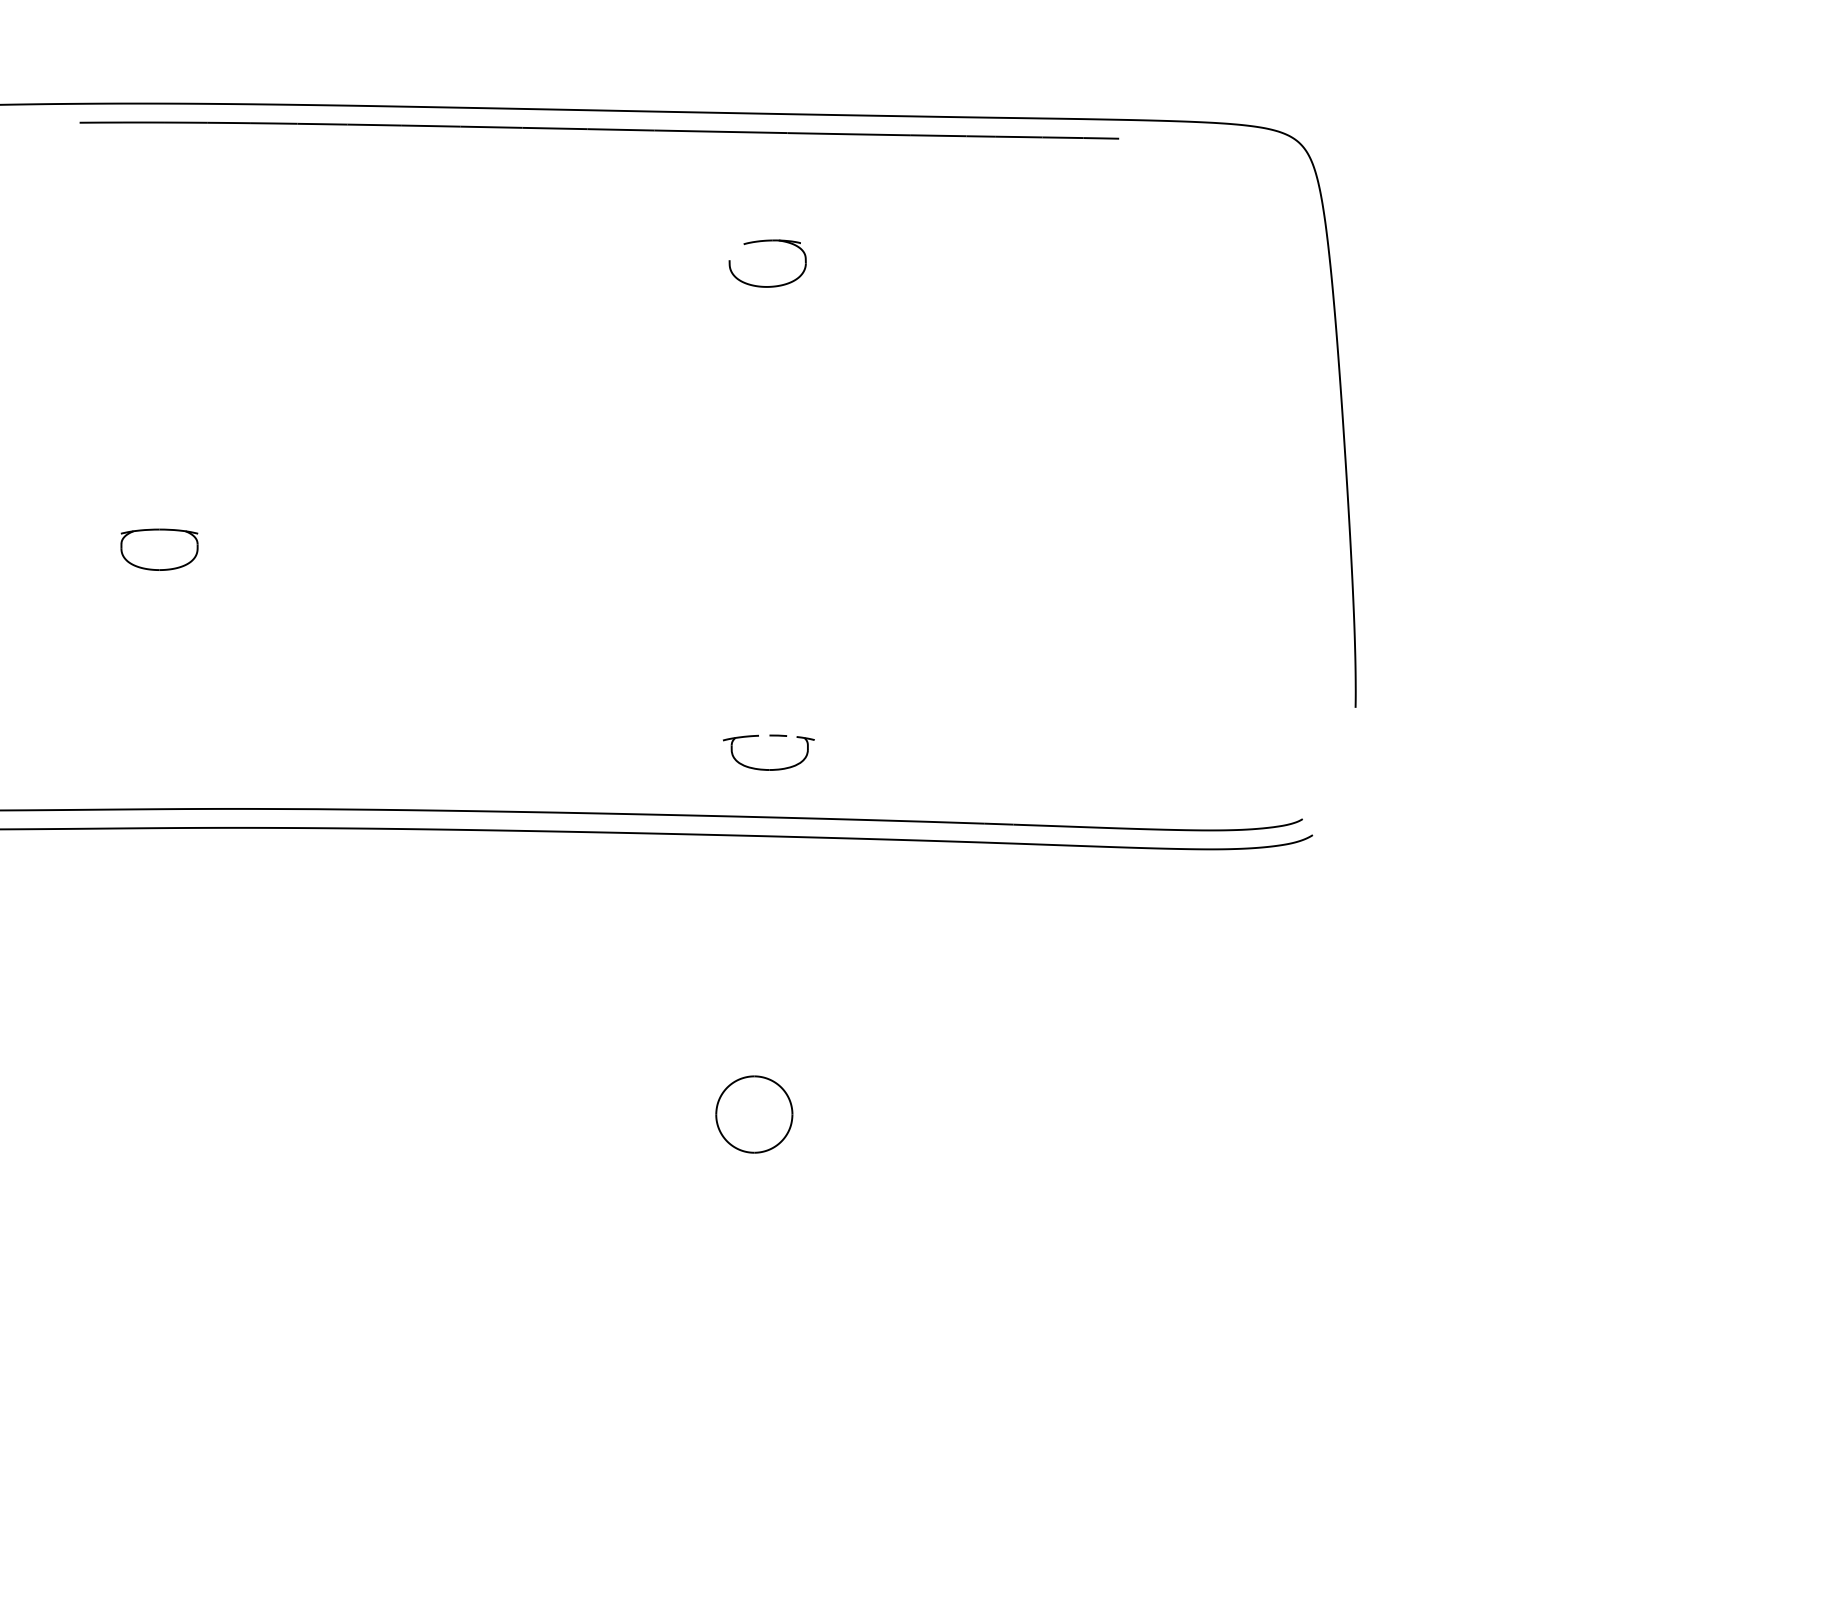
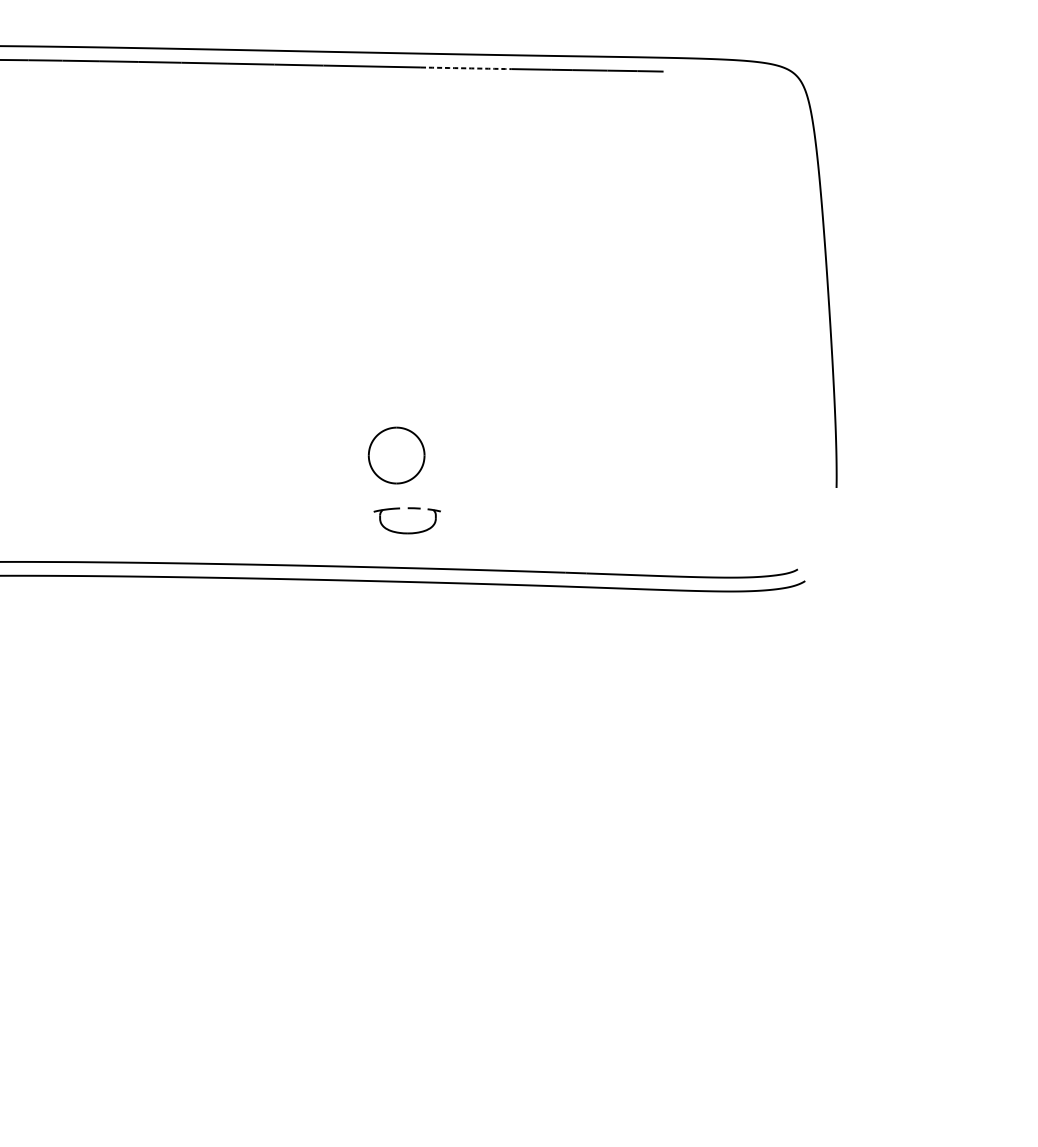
arc: (849, 134) -> (466, 68), solid -> dashed
part: (767, 241) -> (406, 146), removed
part: (754, 1114) -> (396, 455), moved

